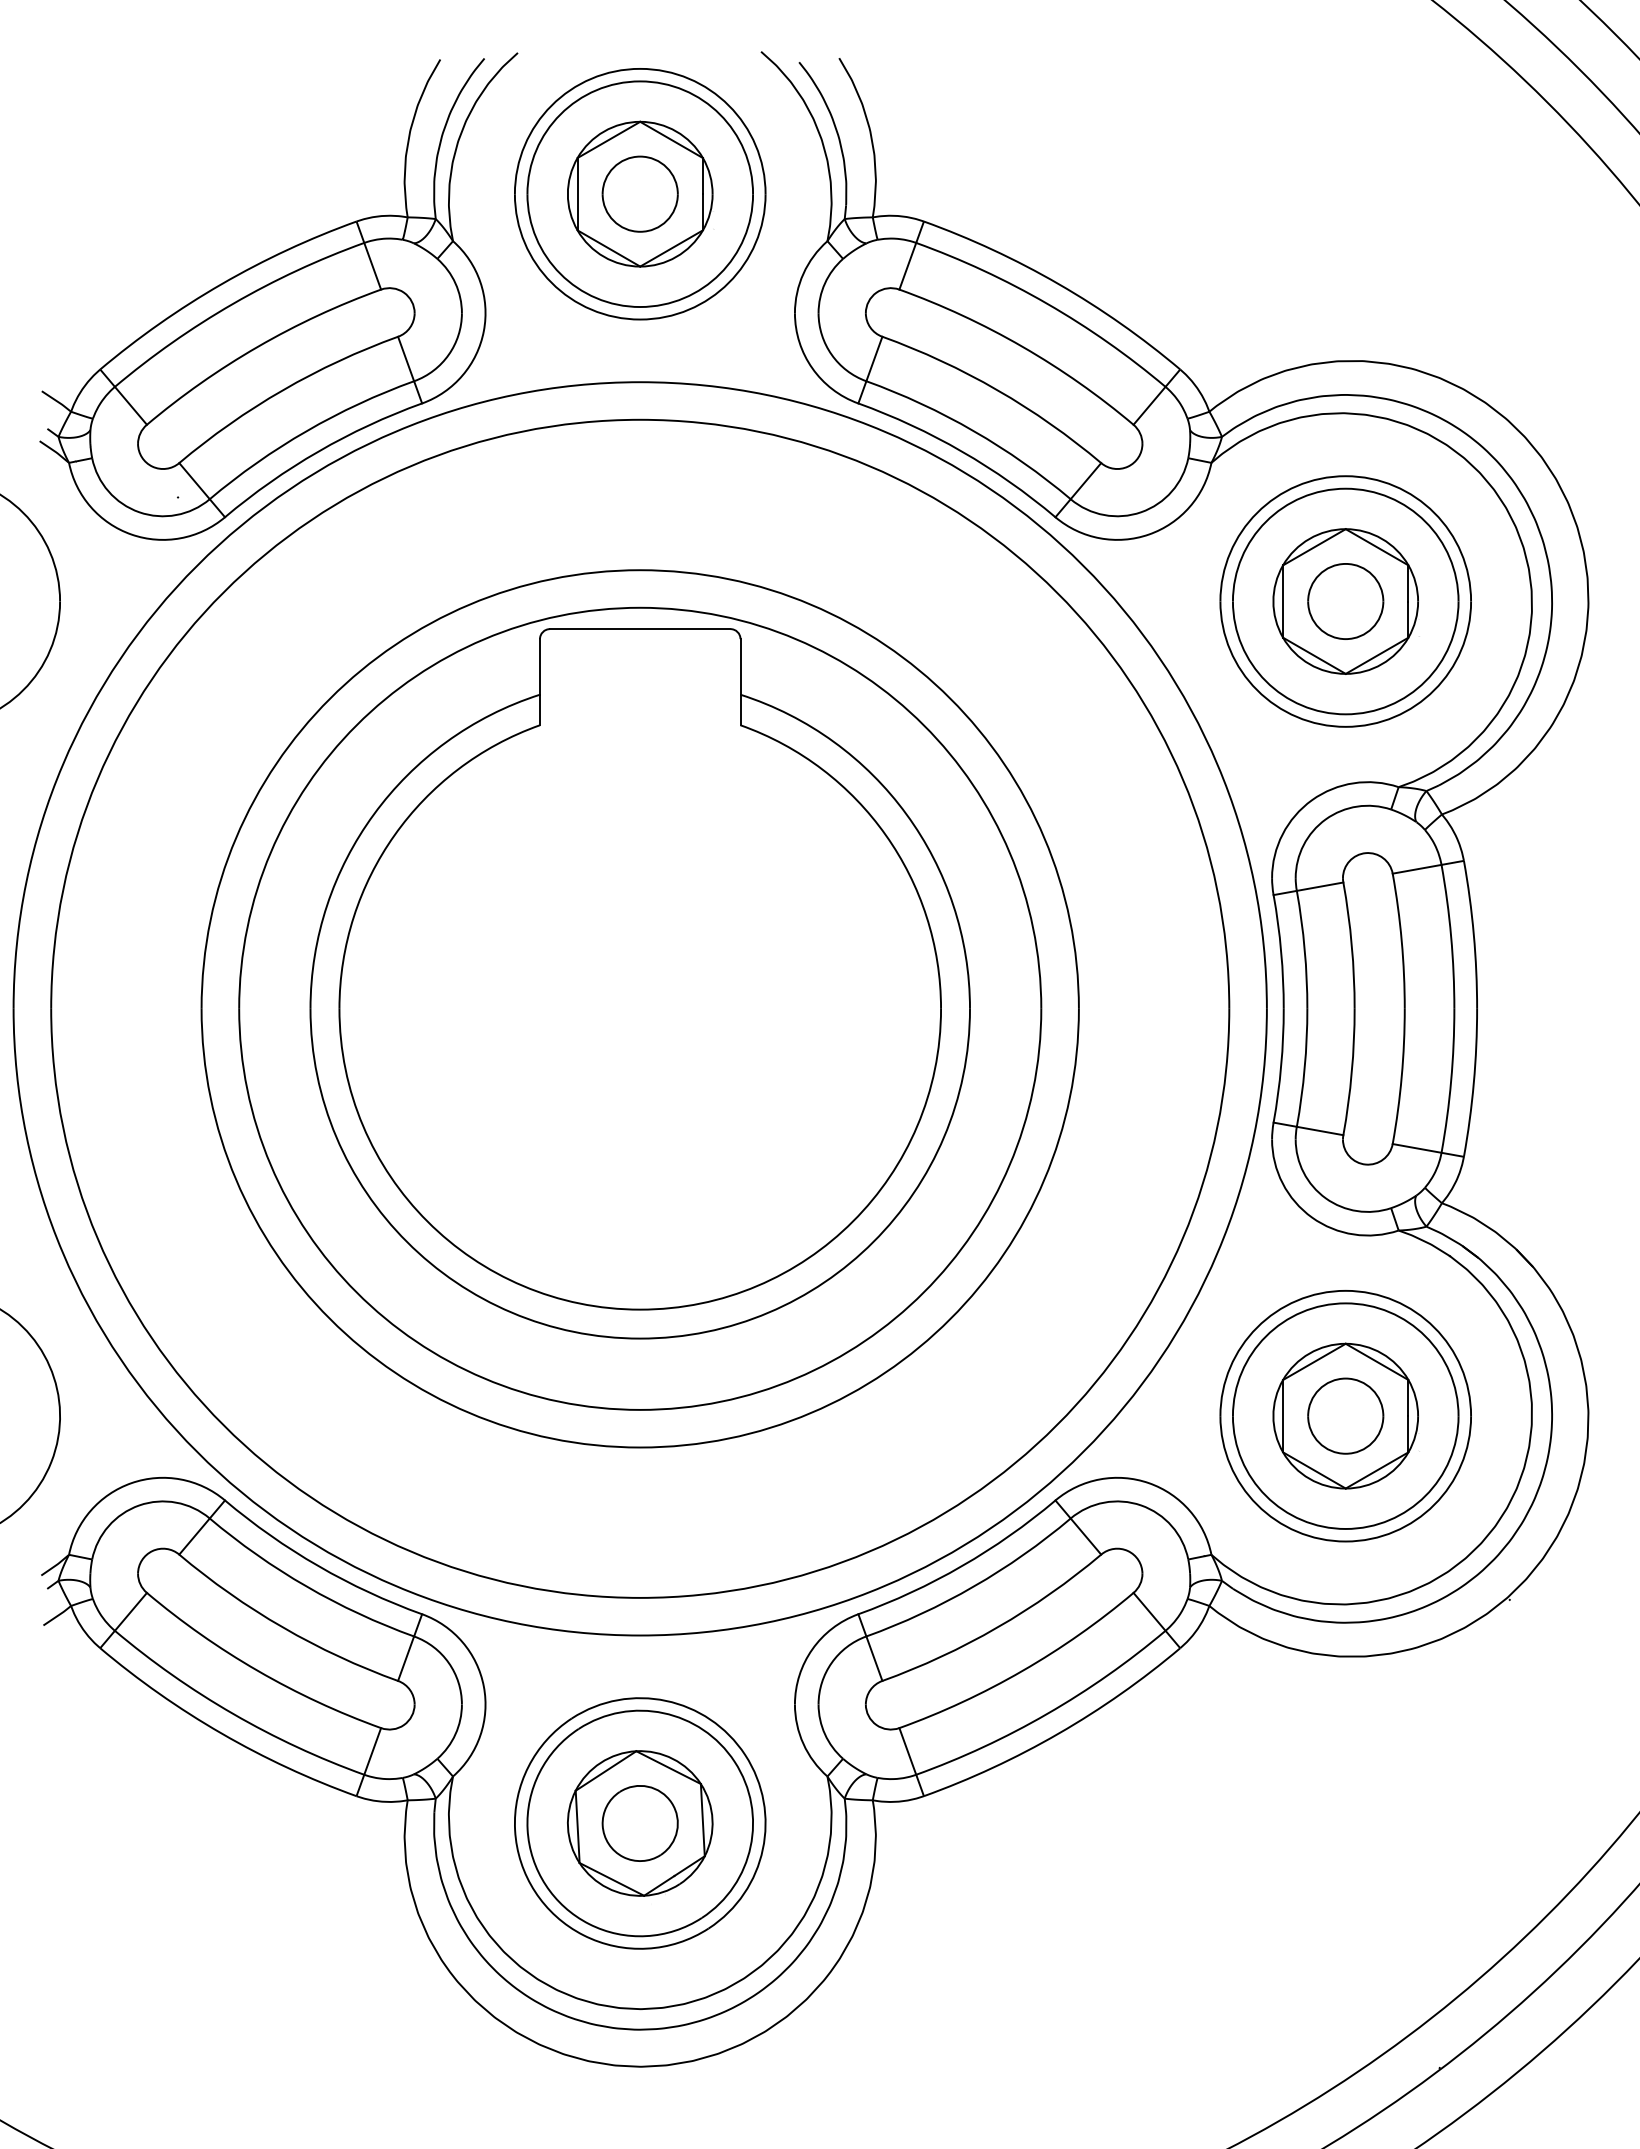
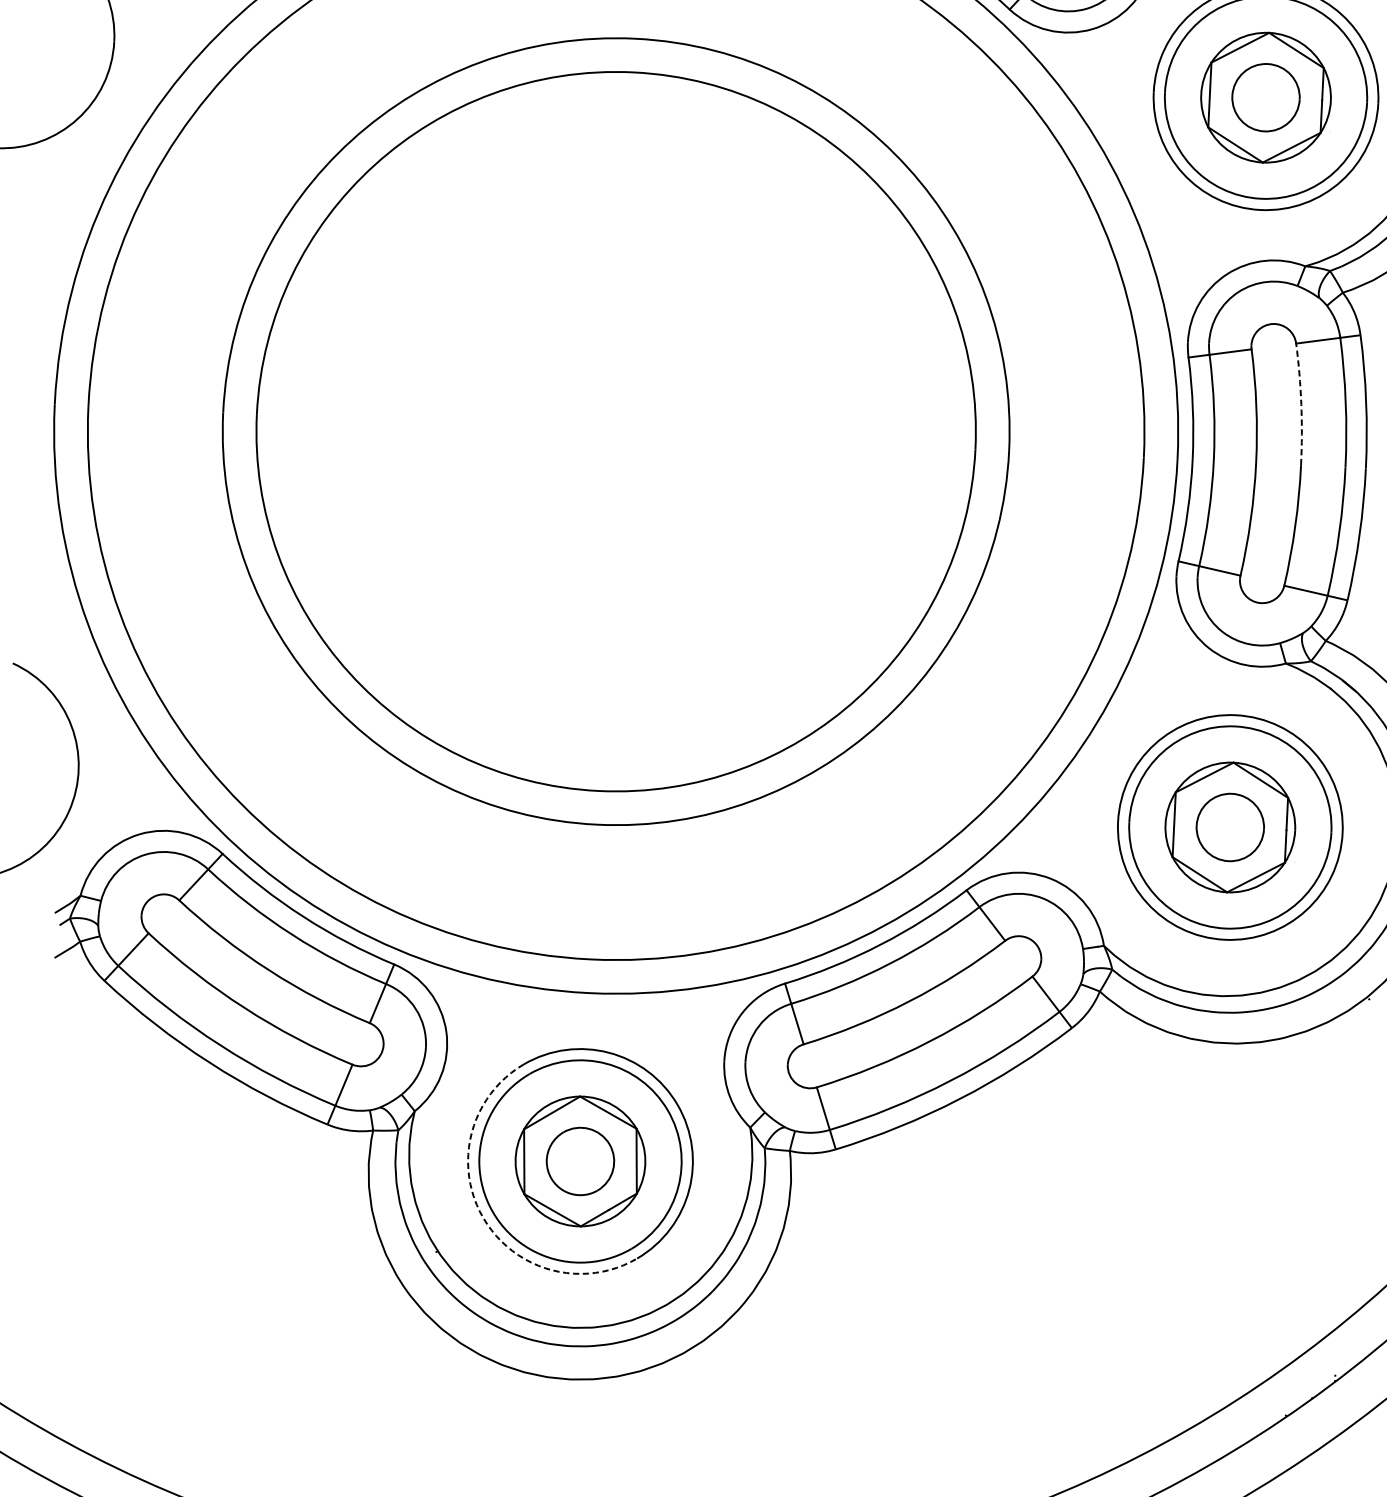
arc: (1401, 941) -> (1301, 404), solid -> dashed
part: (639, 983) -> (616, 408), removed
arc: (535, 1891) -> (483, 1217), solid -> dashed

